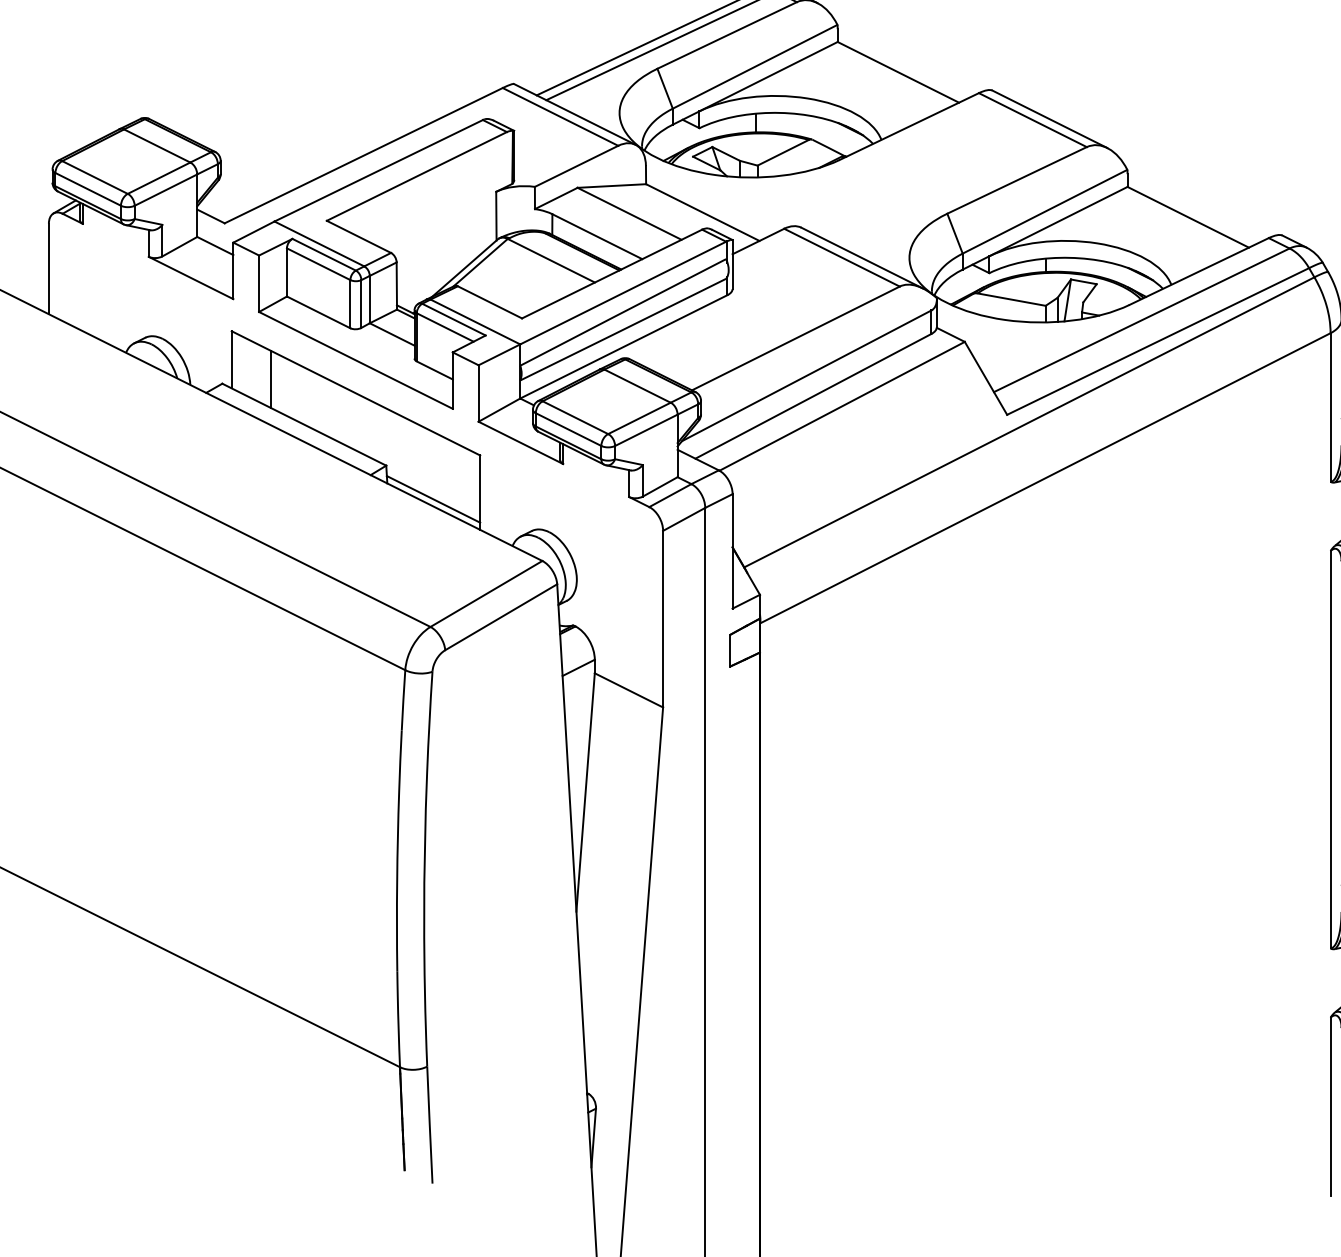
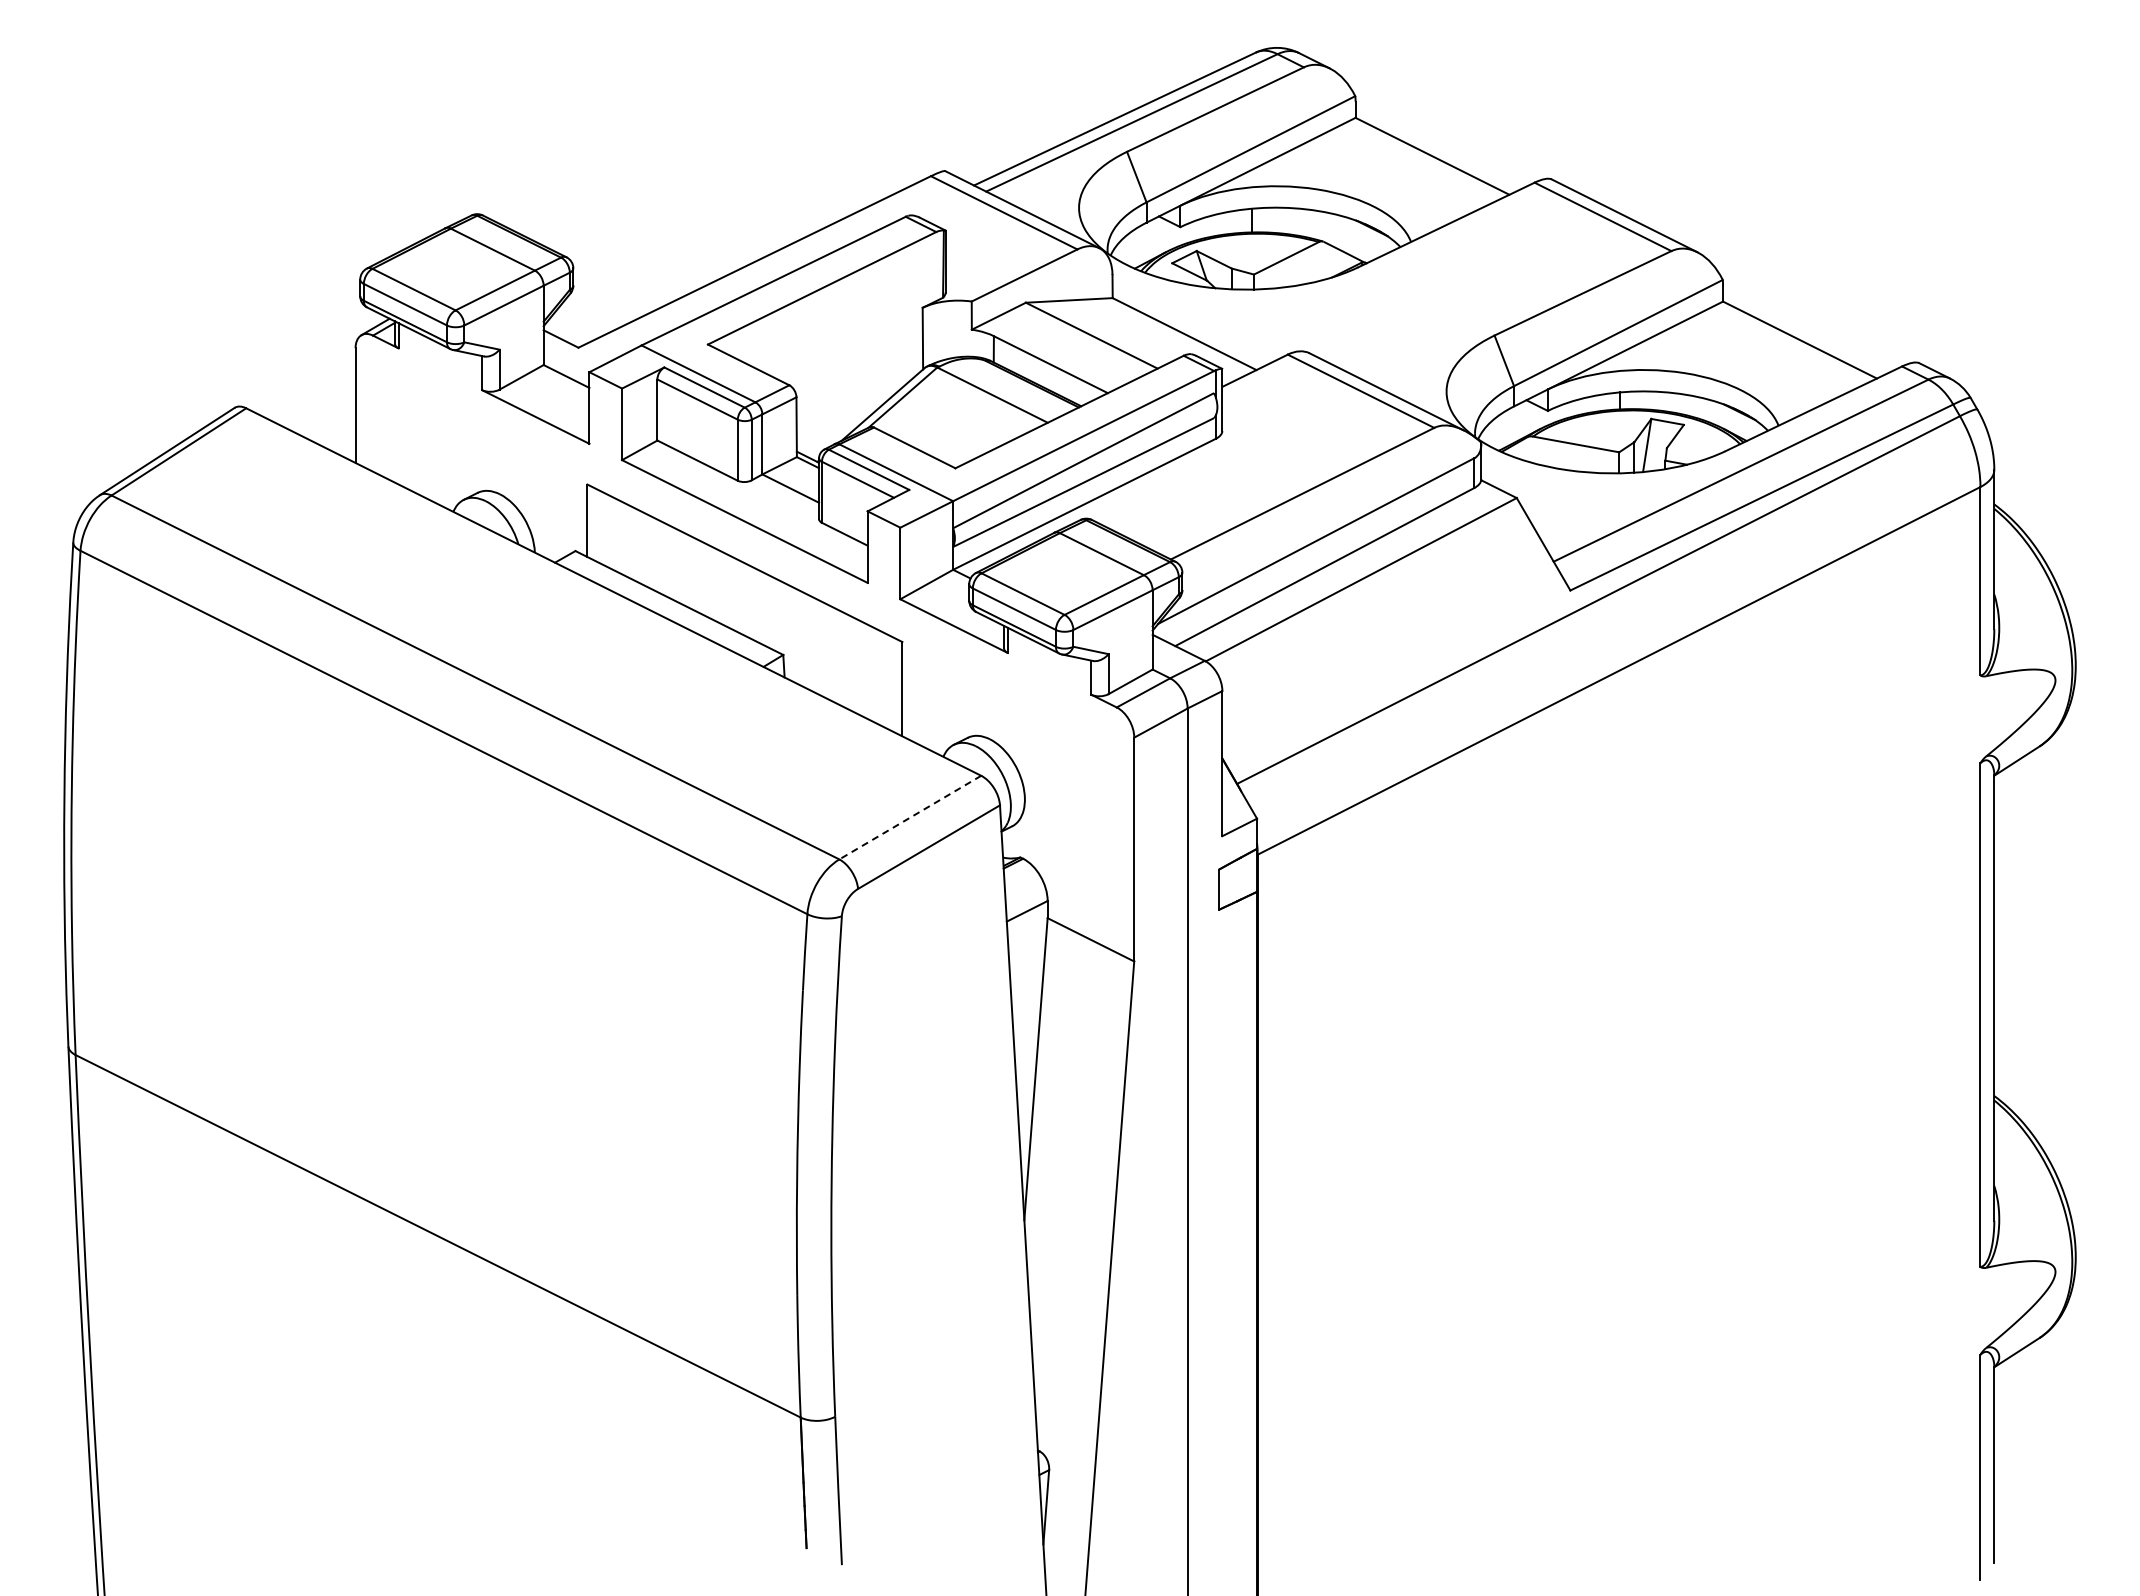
line: (271, 379) -> (637, 545), removed
line: (433, 499) -> (843, 697), removed
line: (485, 593) -> (909, 817), solid -> dashed

